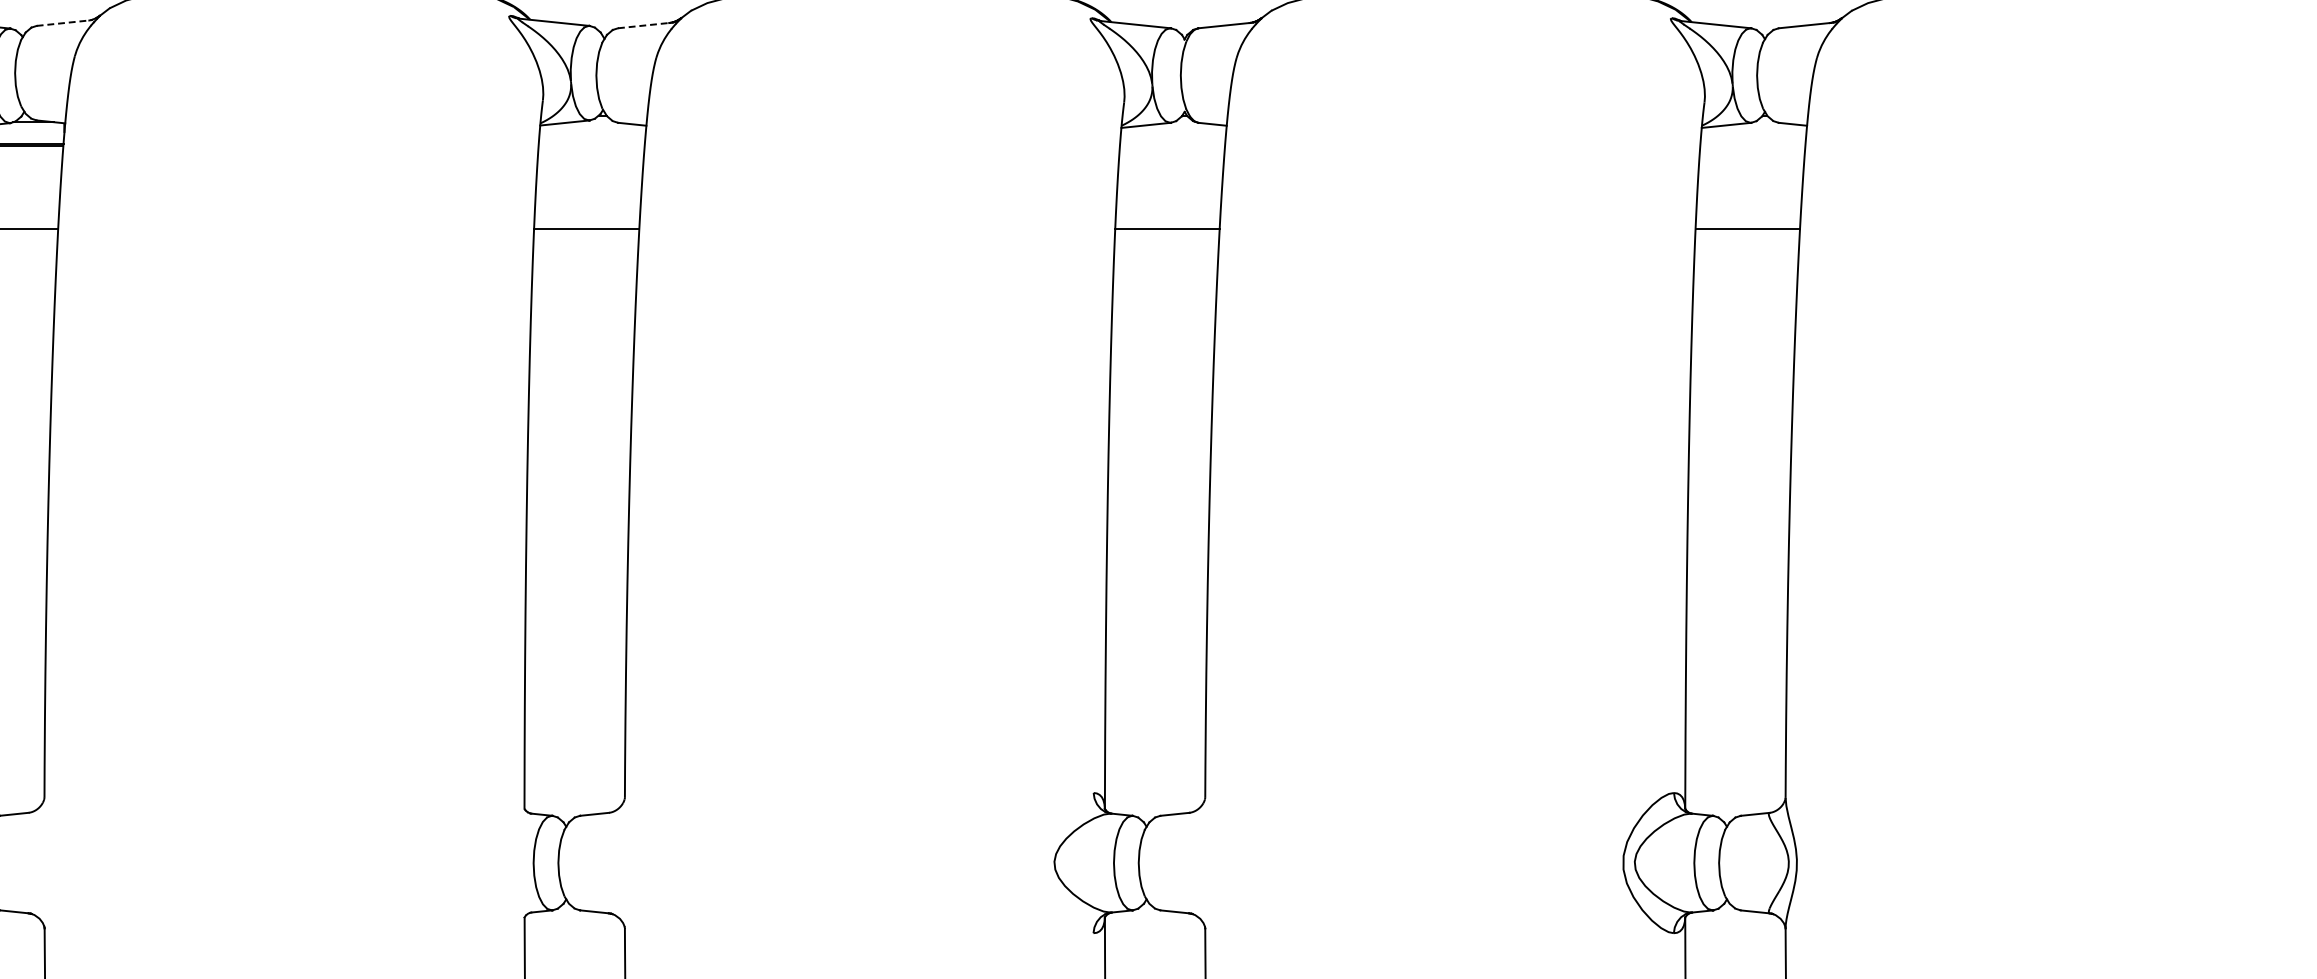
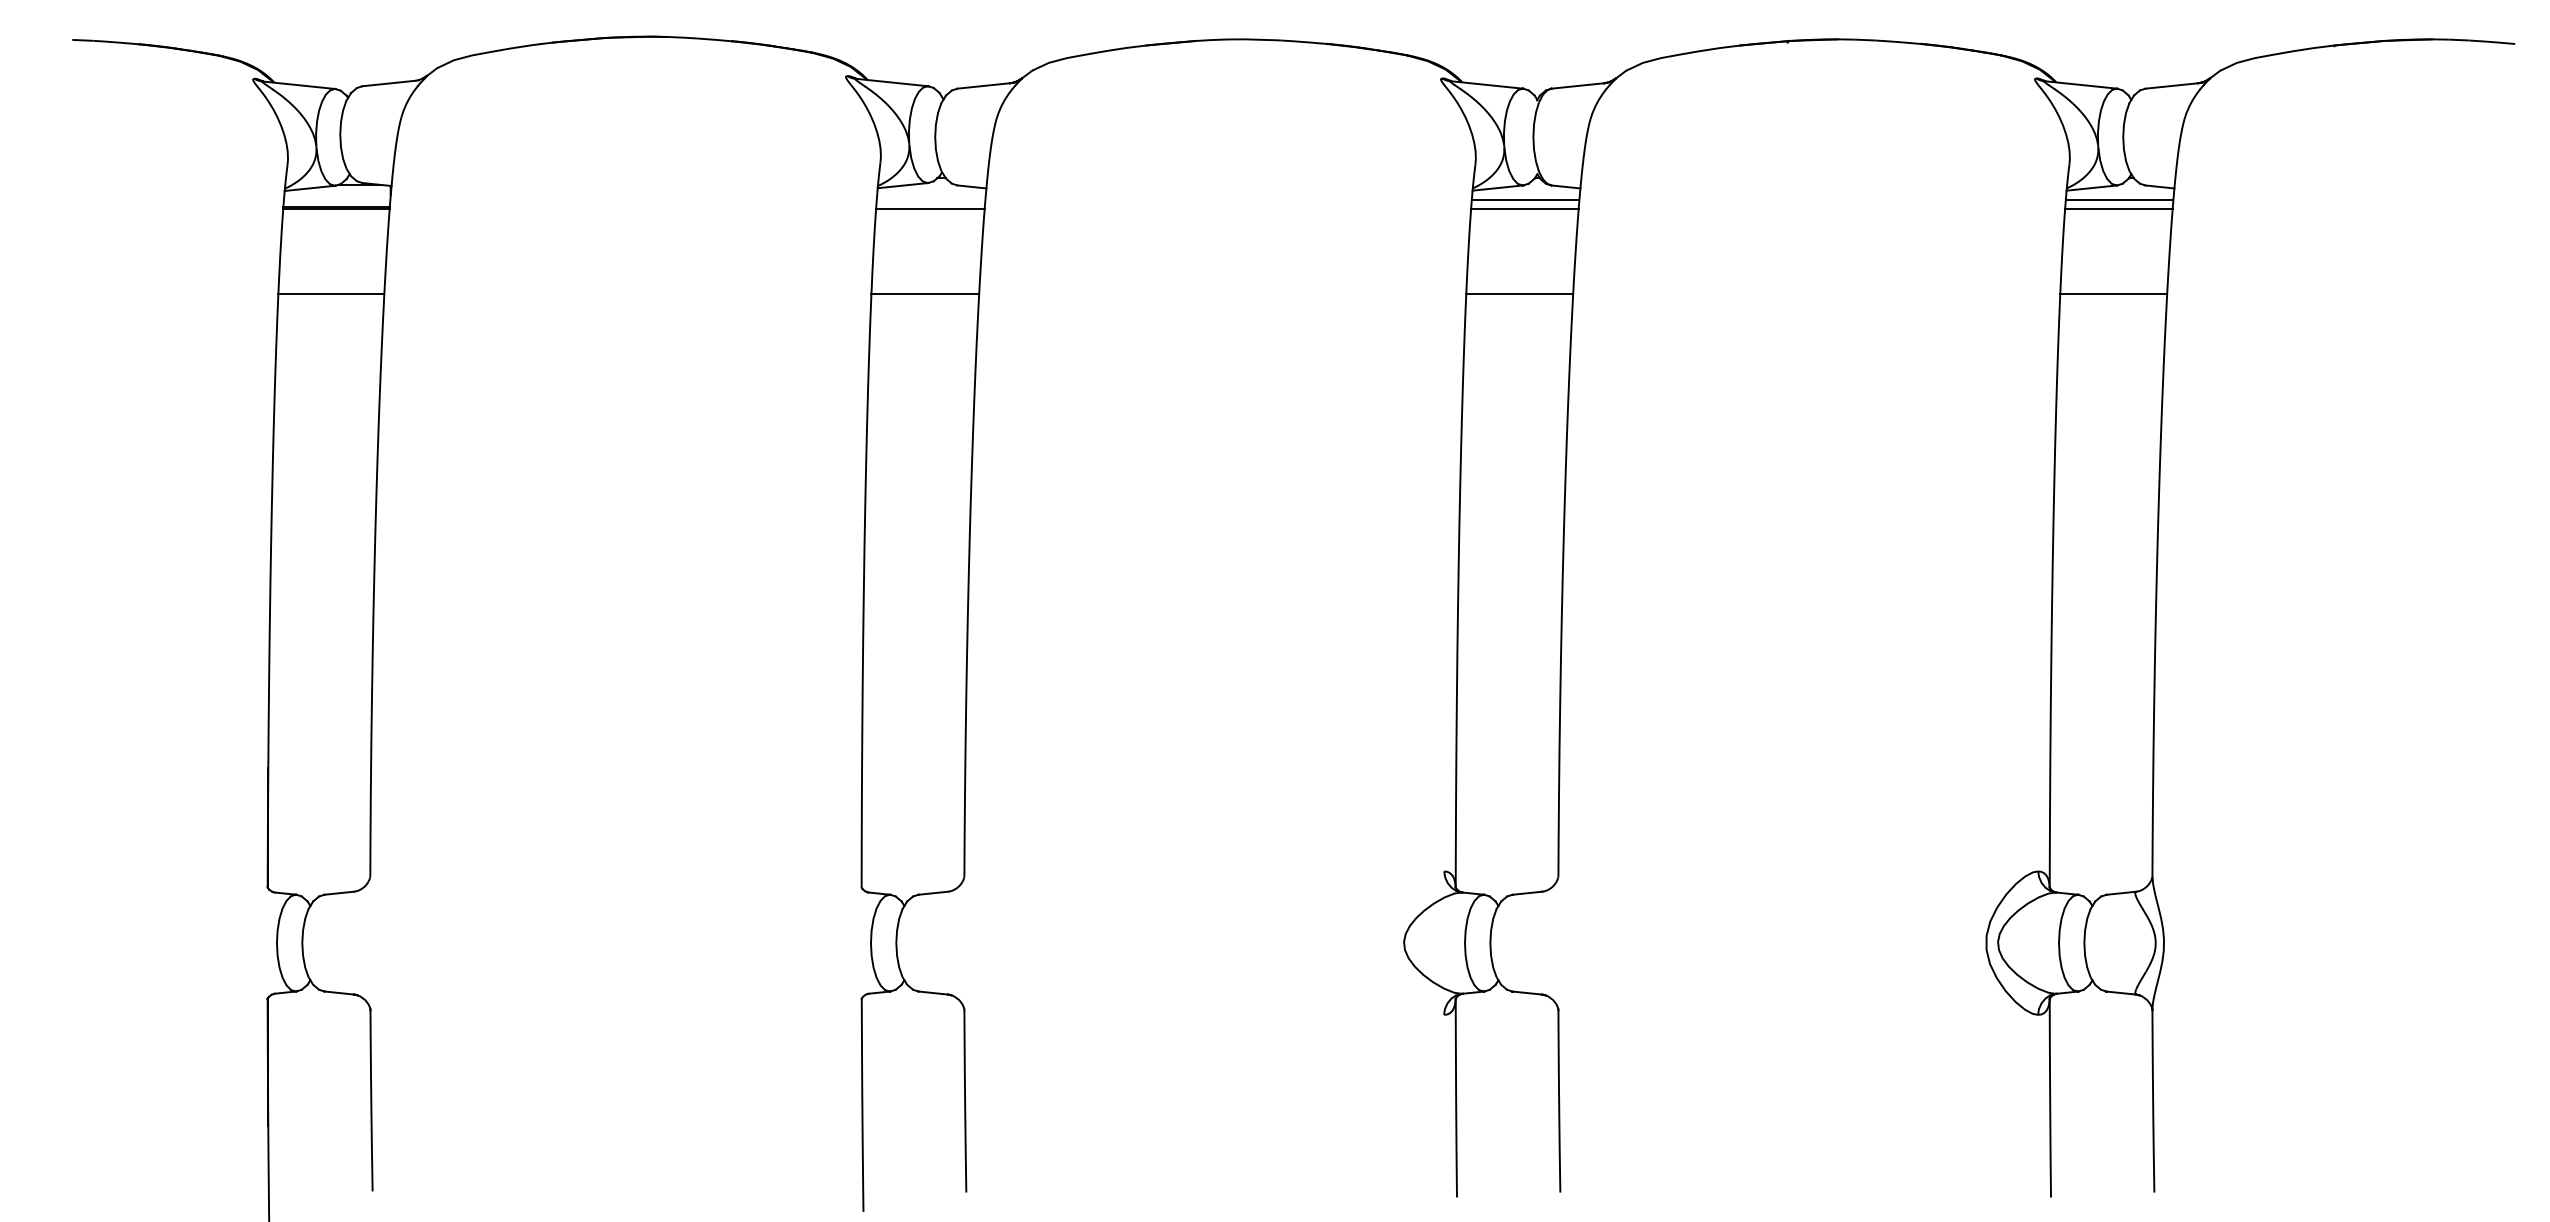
line: (62, 23) -> (388, 83), dashed -> solid
line: (644, 25) -> (984, 85), dashed -> solid
line: (1173, 137) -> (1525, 200), added
line: (1753, 137) -> (2119, 200), added
line: (591, 146) -> (930, 209), added
line: (1172, 146) -> (1524, 209), added
line: (1752, 146) -> (2118, 209), added

